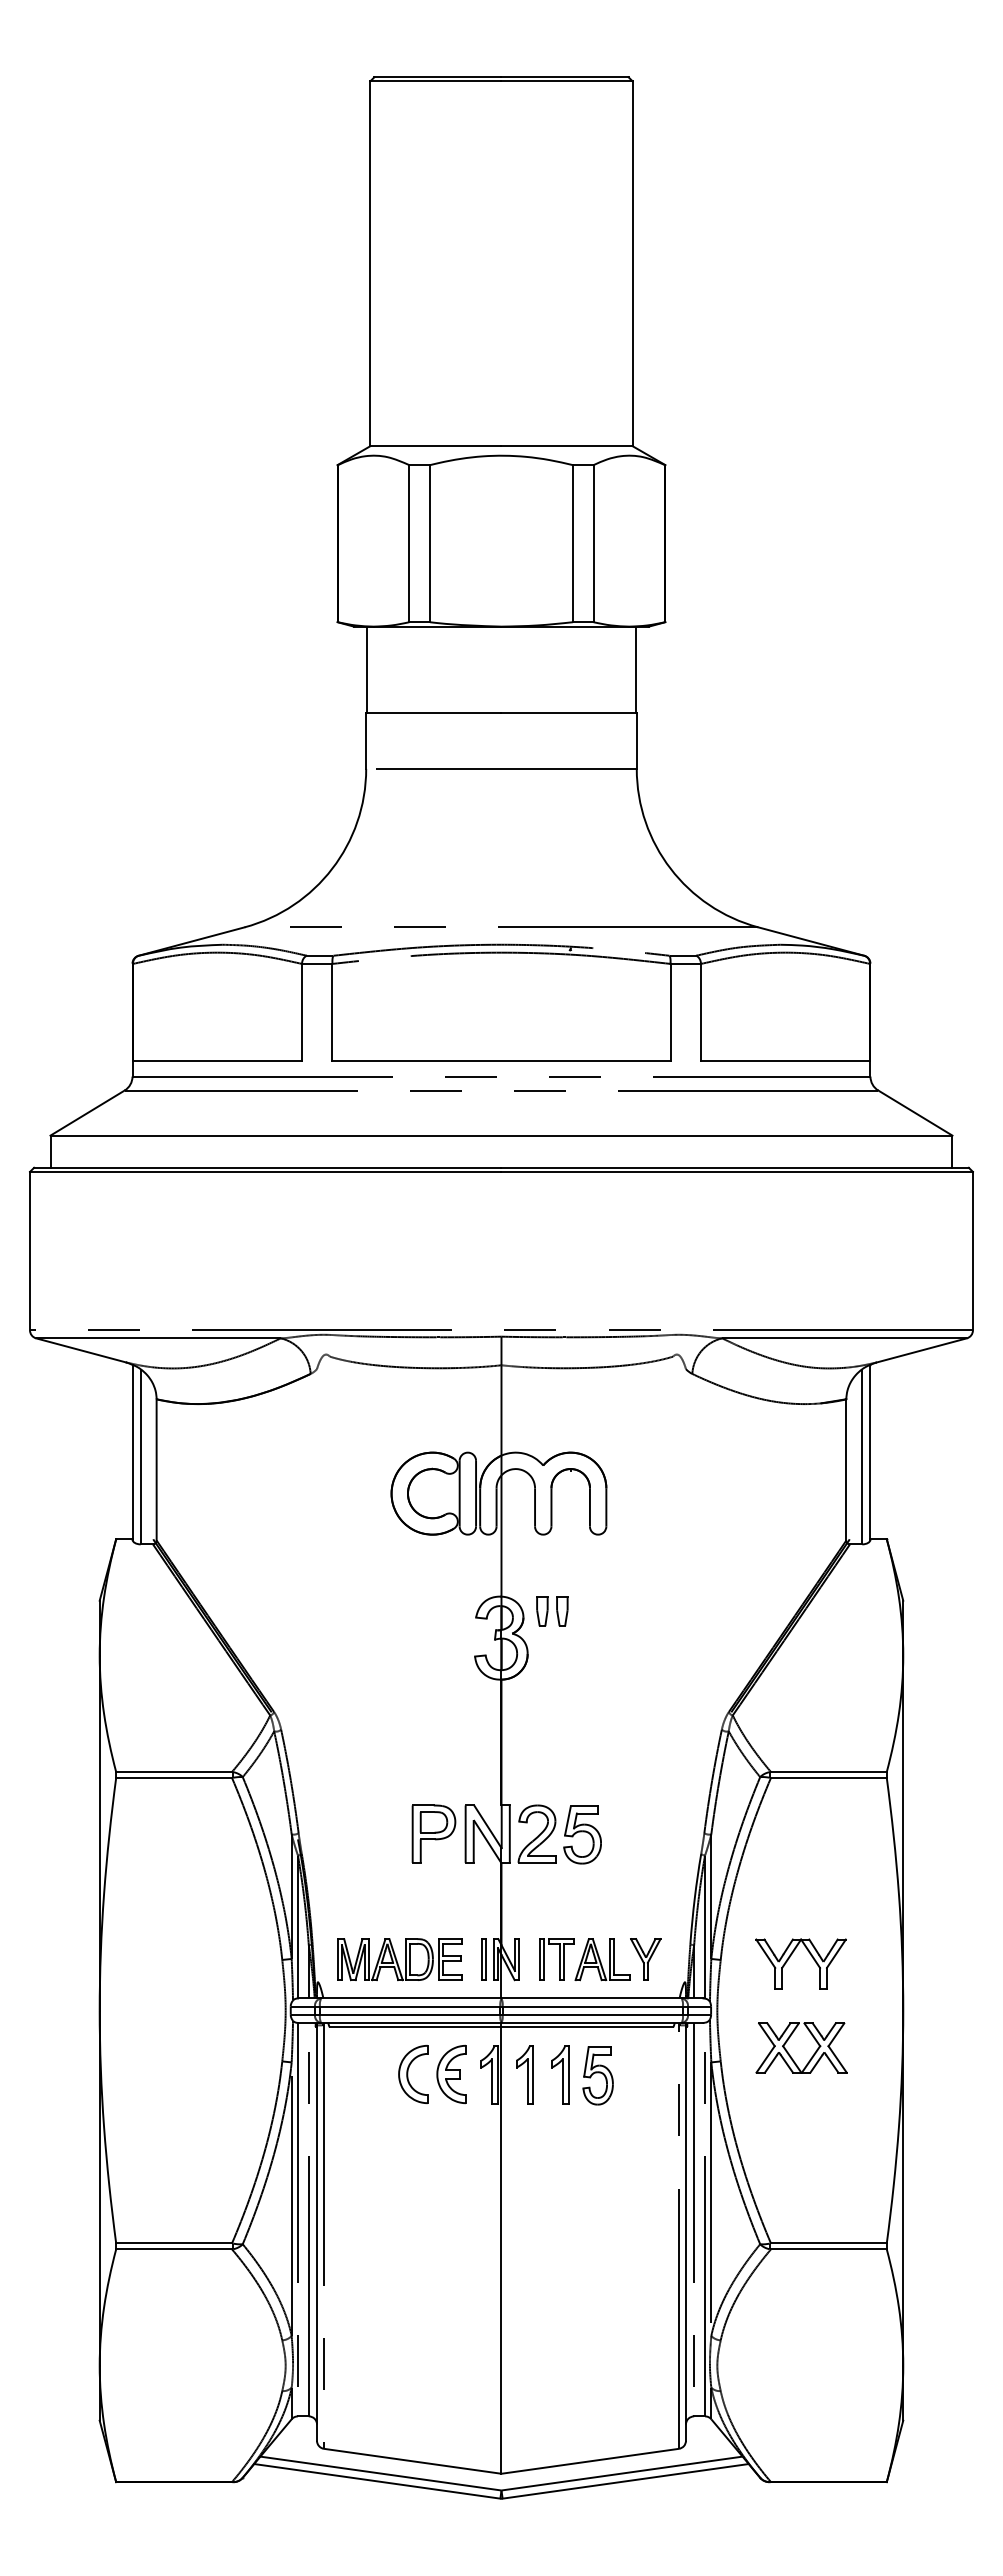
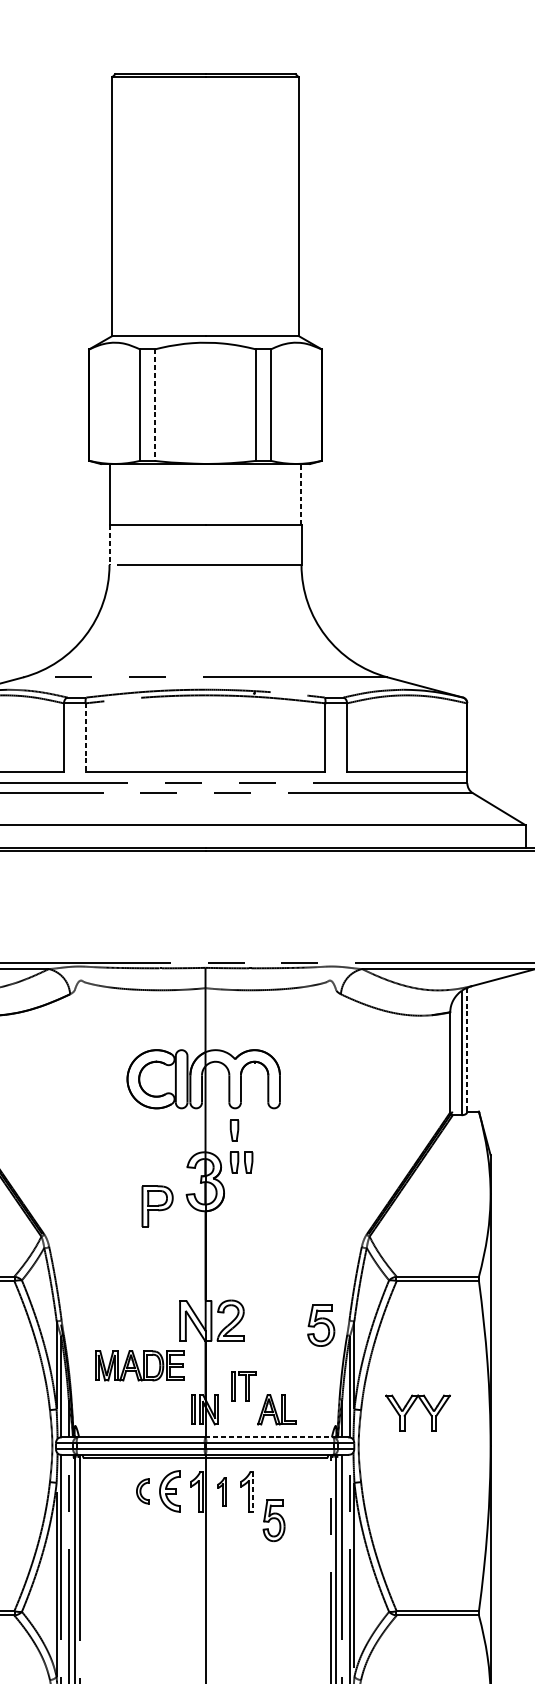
line: (430, 543) -> (155, 405), solid -> dashed
line: (636, 669) -> (301, 494), solid -> dashed
line: (366, 741) -> (109, 545), solid -> dashed
line: (332, 1012) -> (85, 737), solid -> dashed
line: (870, 1452) -> (467, 1050), solid -> dashed
part: (542, 1566) -> (234, 1130), added
part: (433, 1833) -> (157, 1206), moved
part: (582, 1834) -> (321, 1325), moved
part: (399, 1959) -> (139, 1365), moved
part: (556, 1959) -> (243, 1386), moved
part: (645, 1959) -> (307, 1409), removed
line: (592, 1998) -> (270, 1437), solid -> dashed
part: (789, 2053) -> (409, 1476), removed
part: (413, 2074) -> (143, 1491), size x0.6
part: (524, 2074) -> (221, 1491), size x0.7
line: (568, 2075) -> (253, 1492), solid -> dashed
part: (597, 2075) -> (273, 1520), moved

